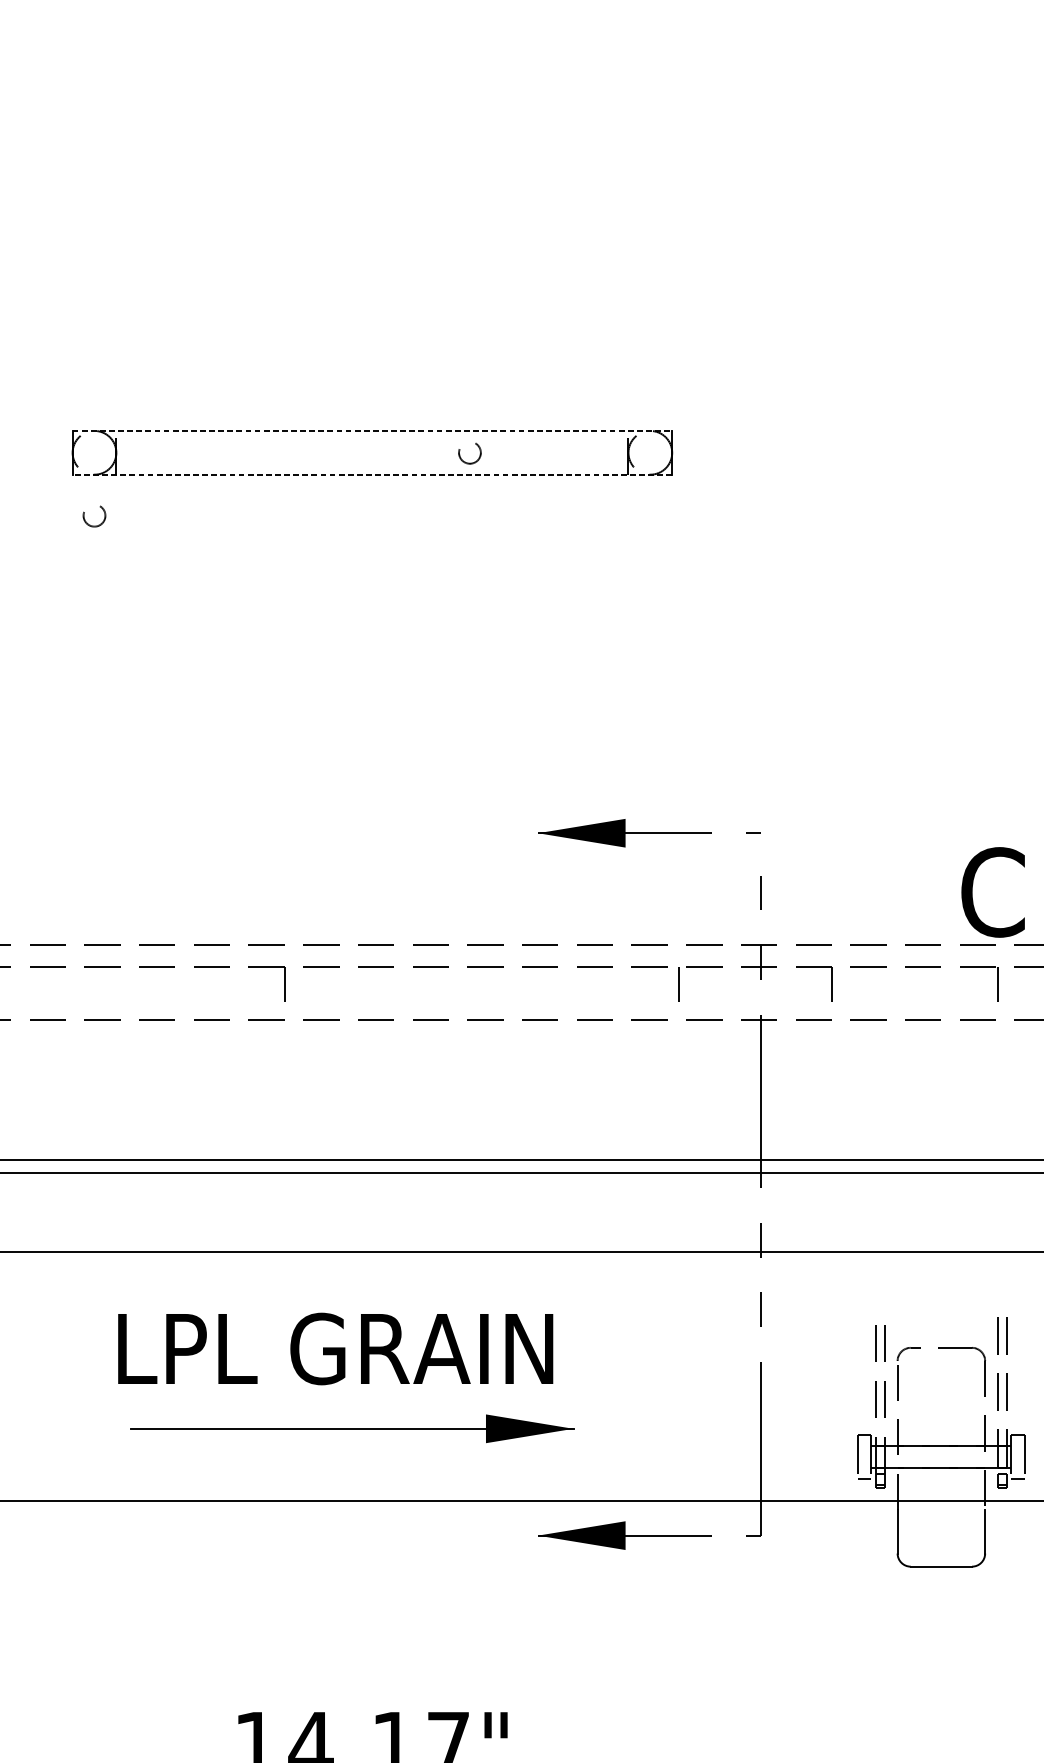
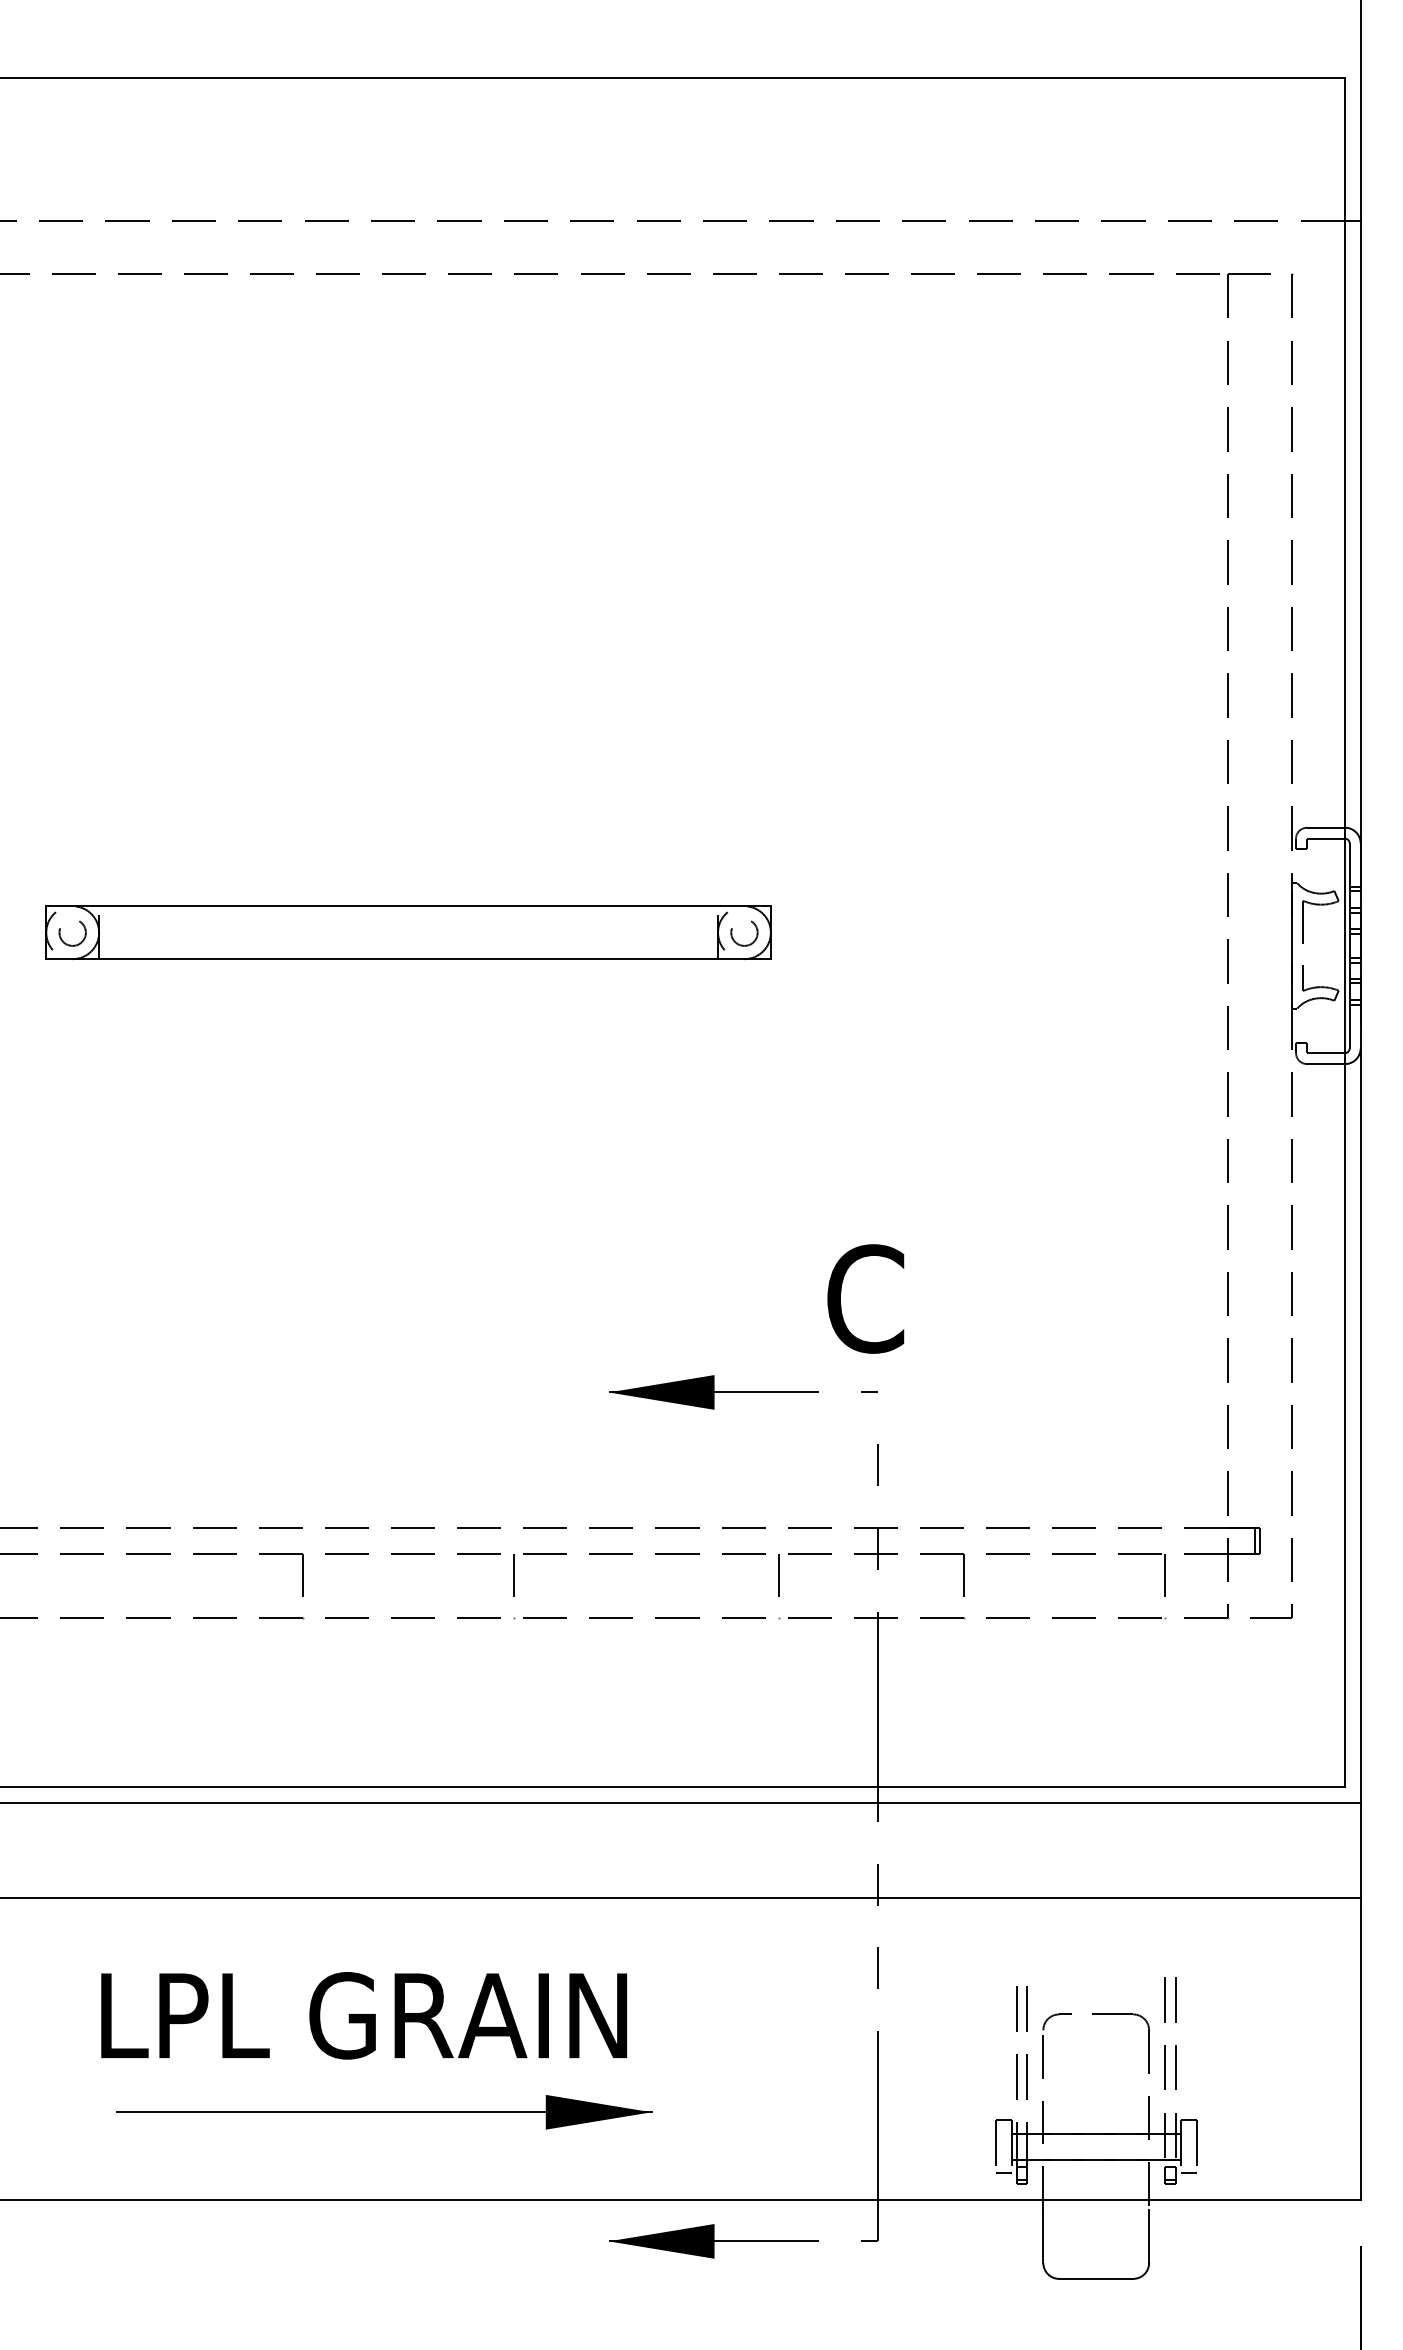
line: (373, 431) -> (409, 906), dashed -> solid
circle: (469, 453) -> (744, 933), moved
line: (372, 475) -> (408, 959), dashed -> solid
circle: (94, 516) -> (72, 933), moved
text: (992, 892) -> (865, 1298), moved
line: (460, 993) -> (514, 1586), added

